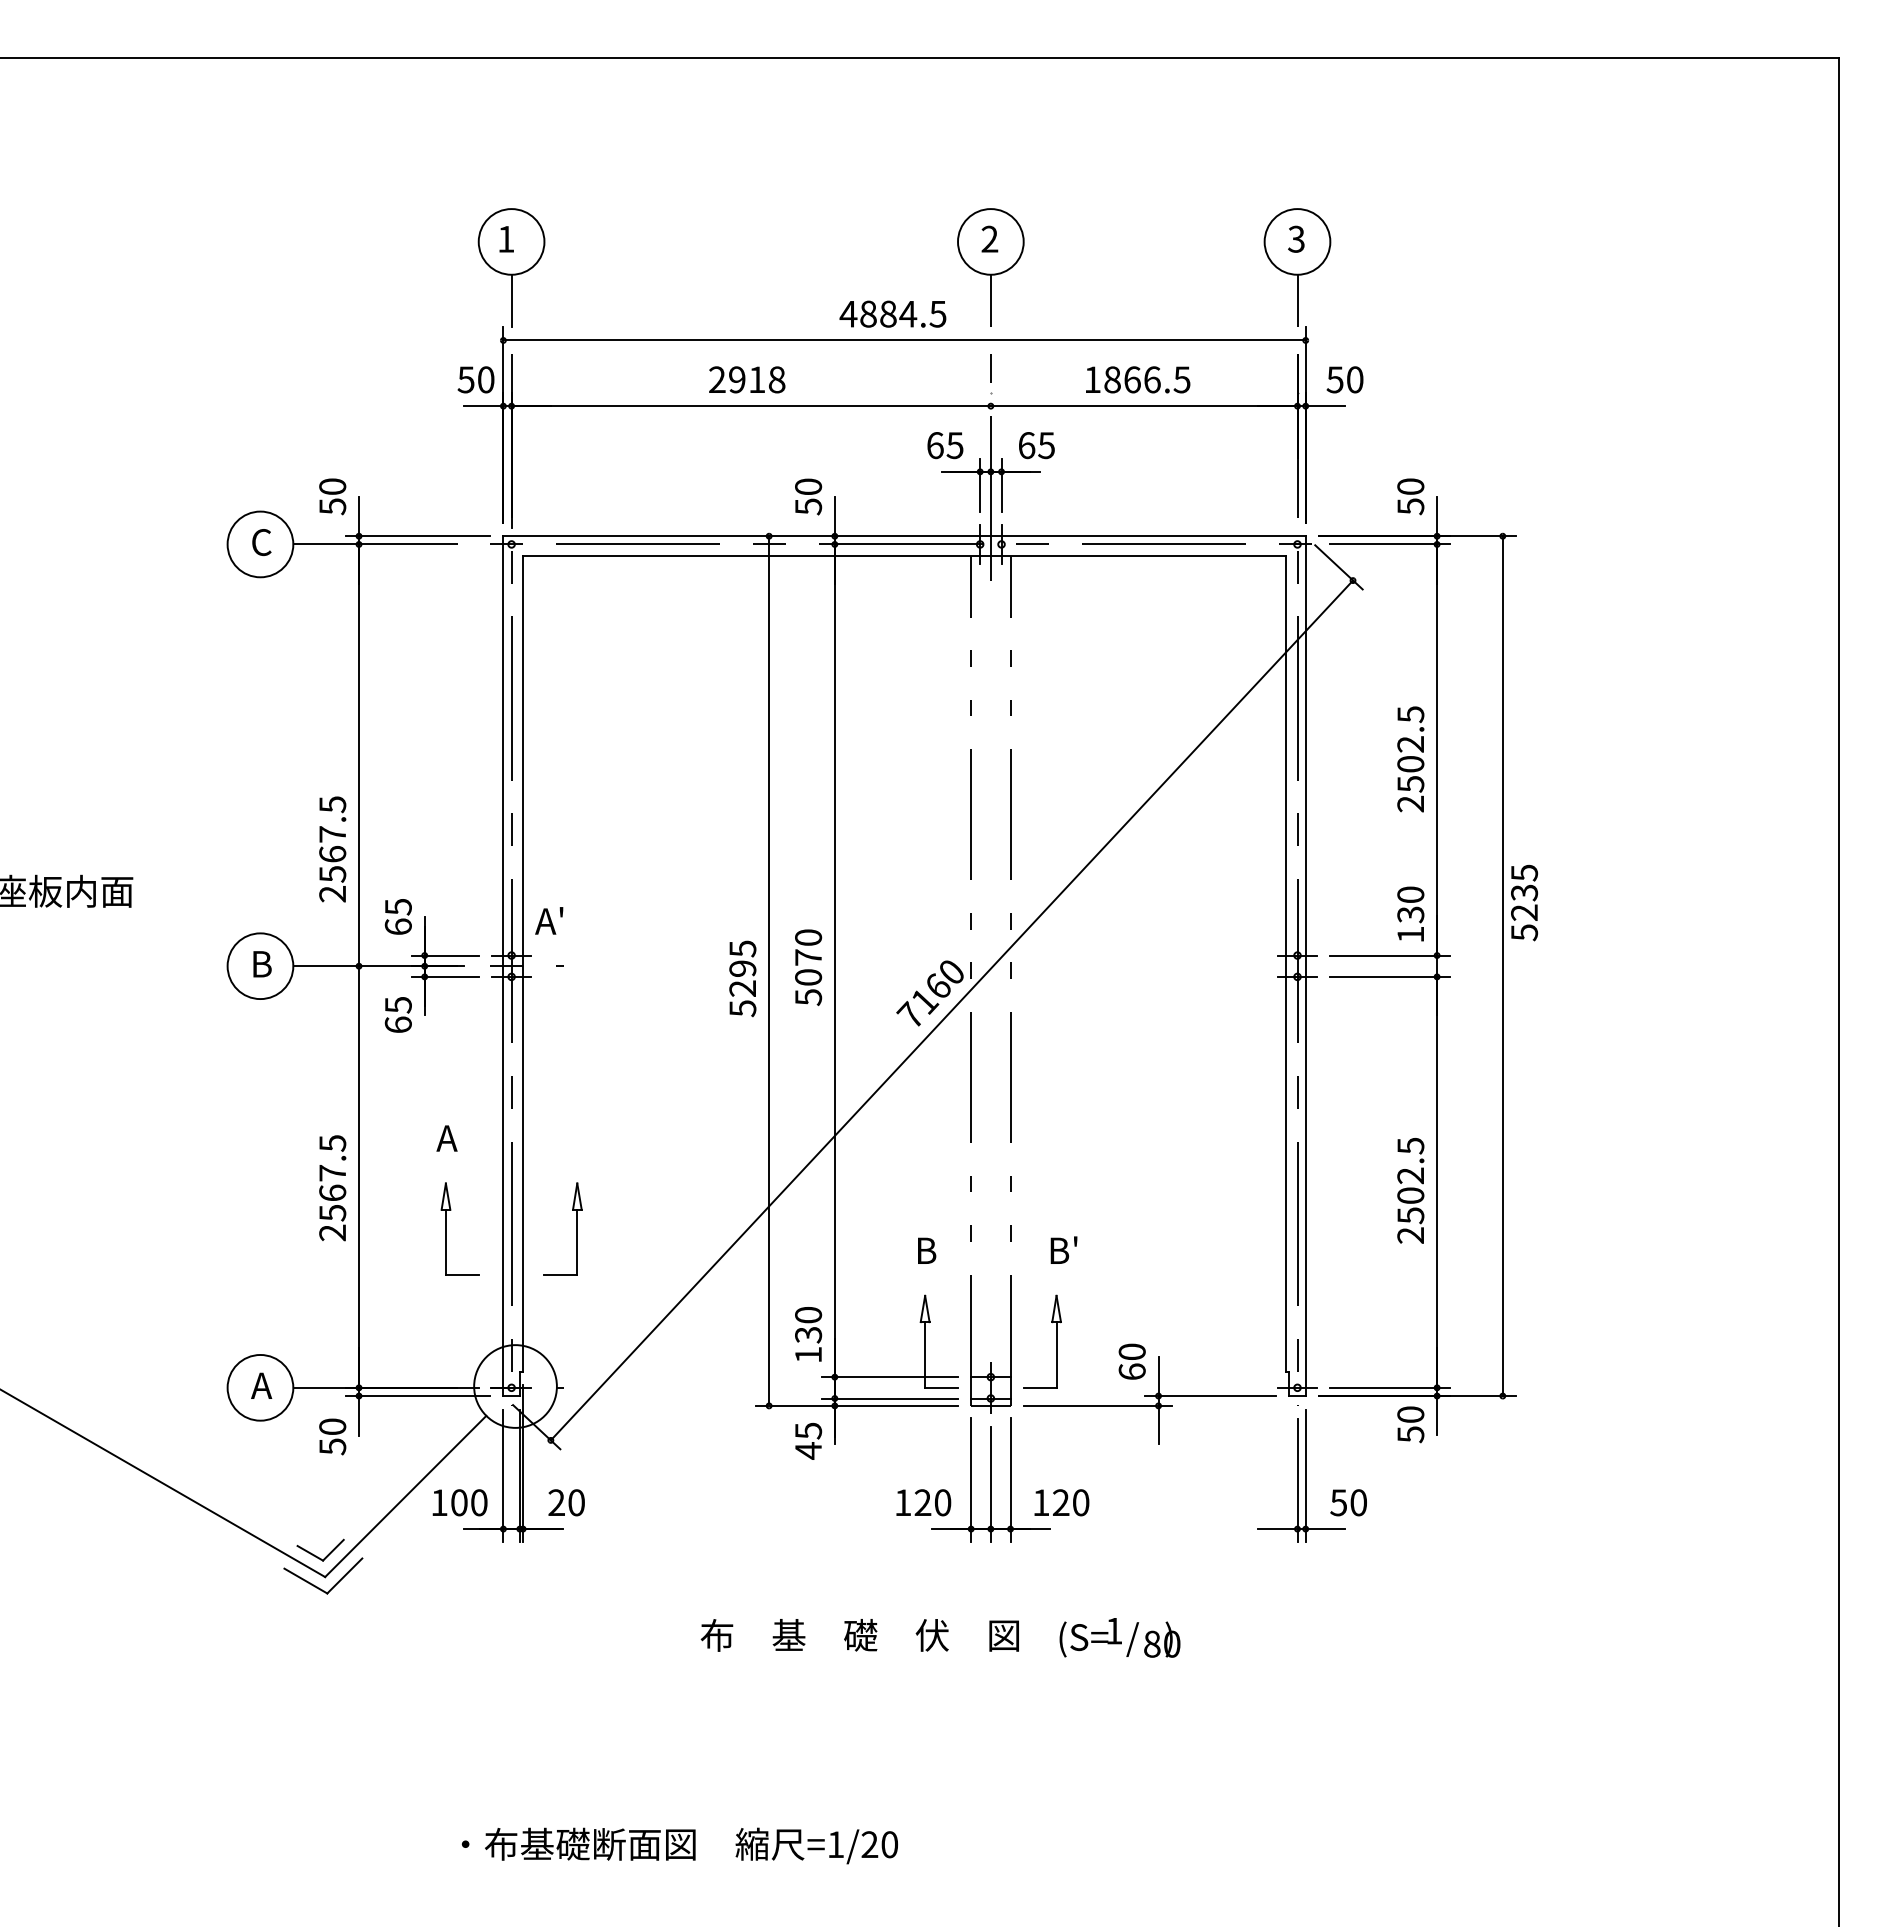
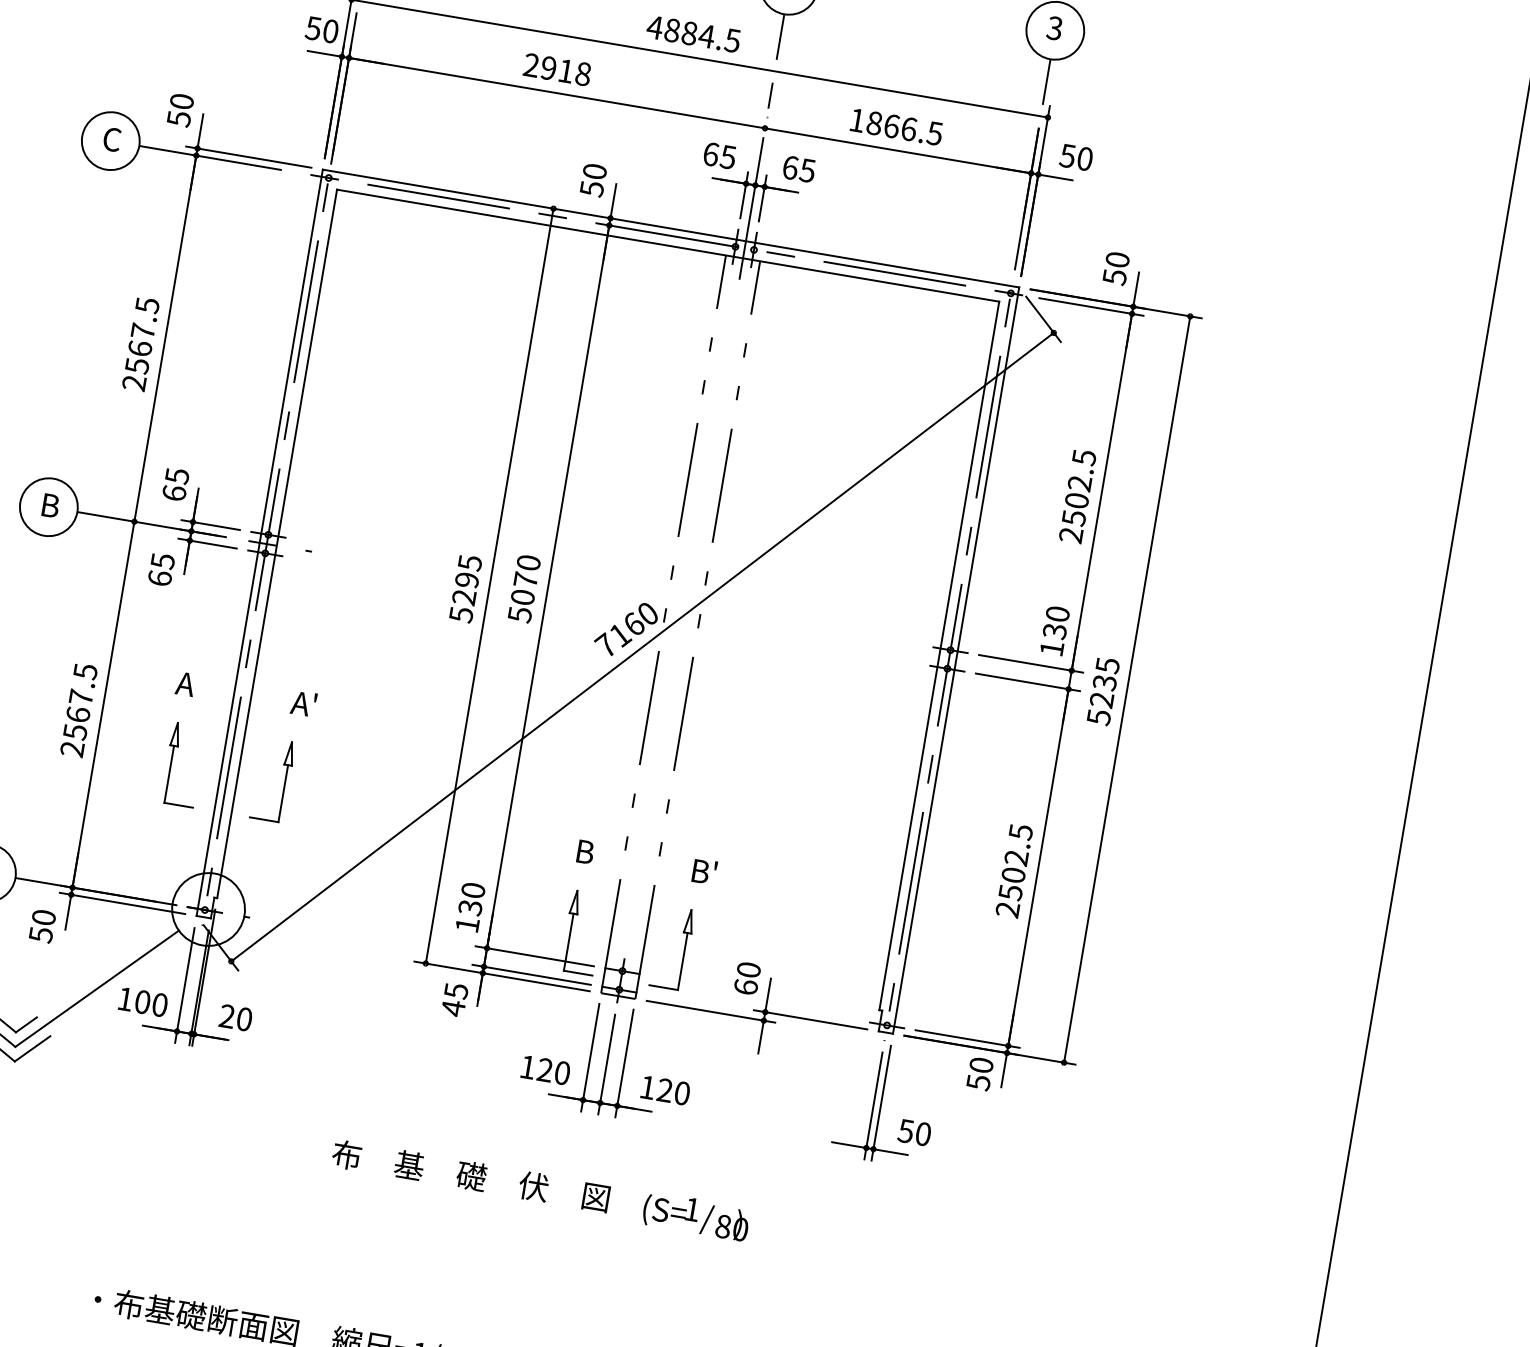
text: (332, 849) -> (140, 344), moved
text: (1524, 902) -> (1103, 691), moved
text: (549, 920) -> (304, 703), moved

